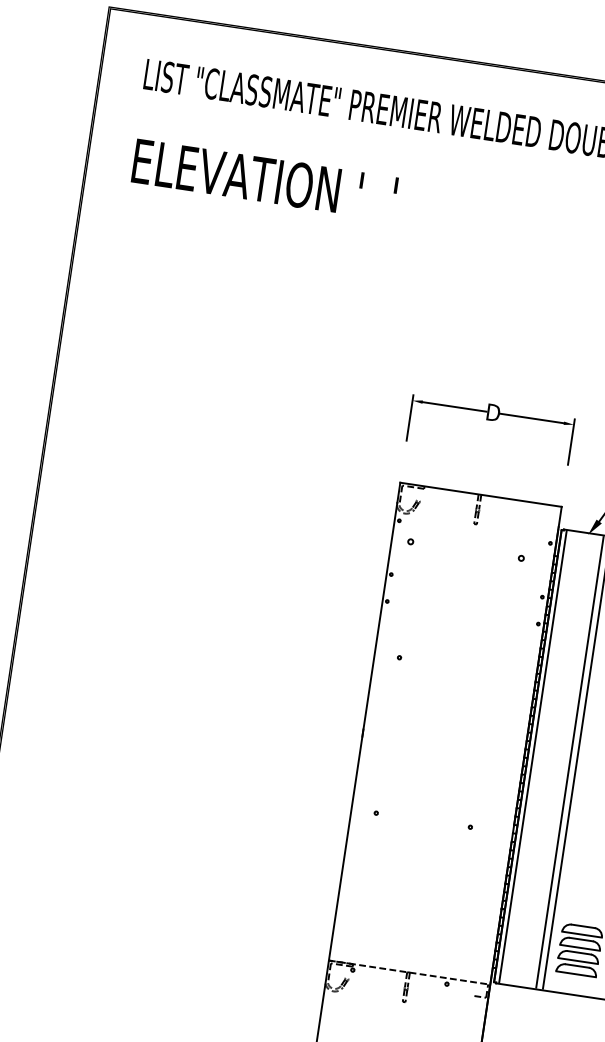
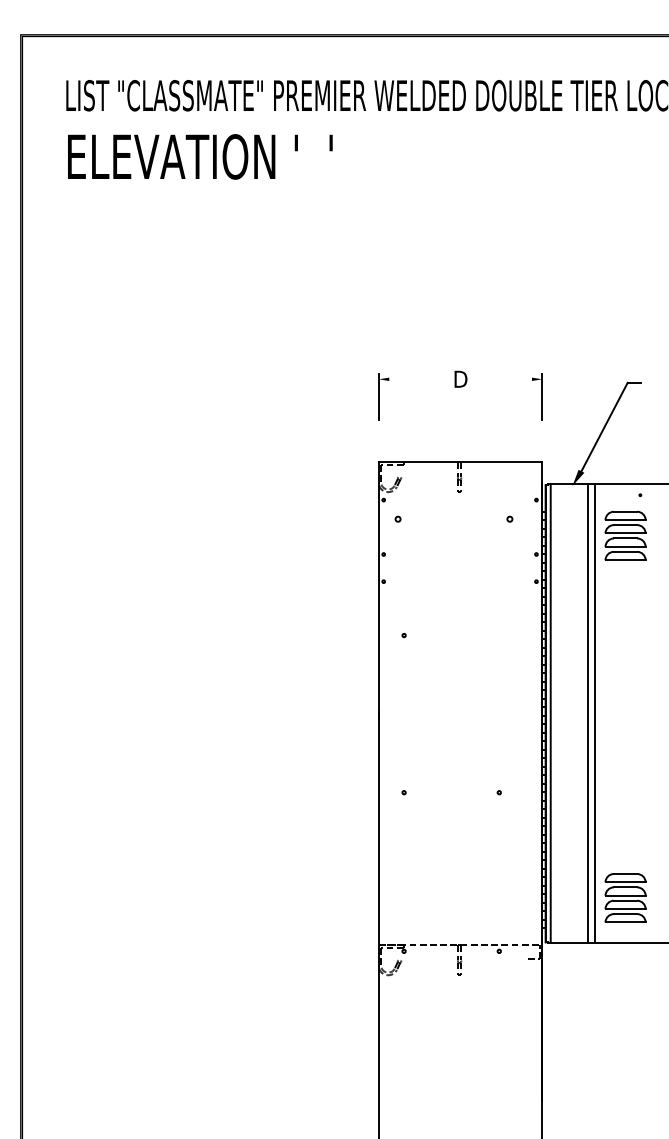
text: (265, 179) -> (200, 156), moved
line: (454, 407) -> (421, 379), removed
line: (531, 418) -> (499, 379), removed

